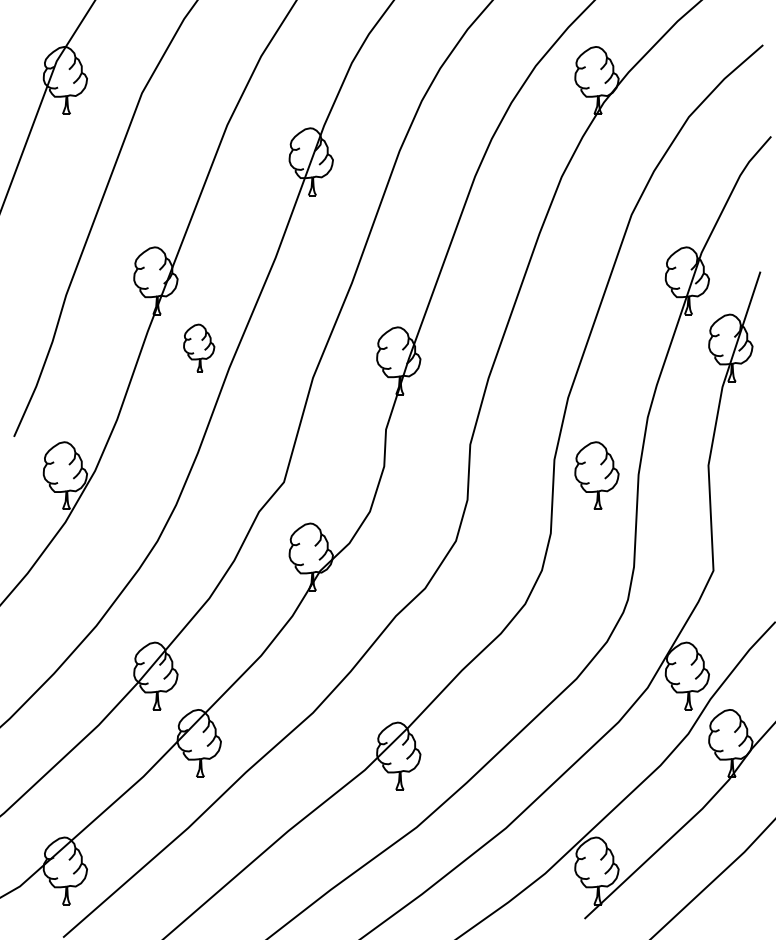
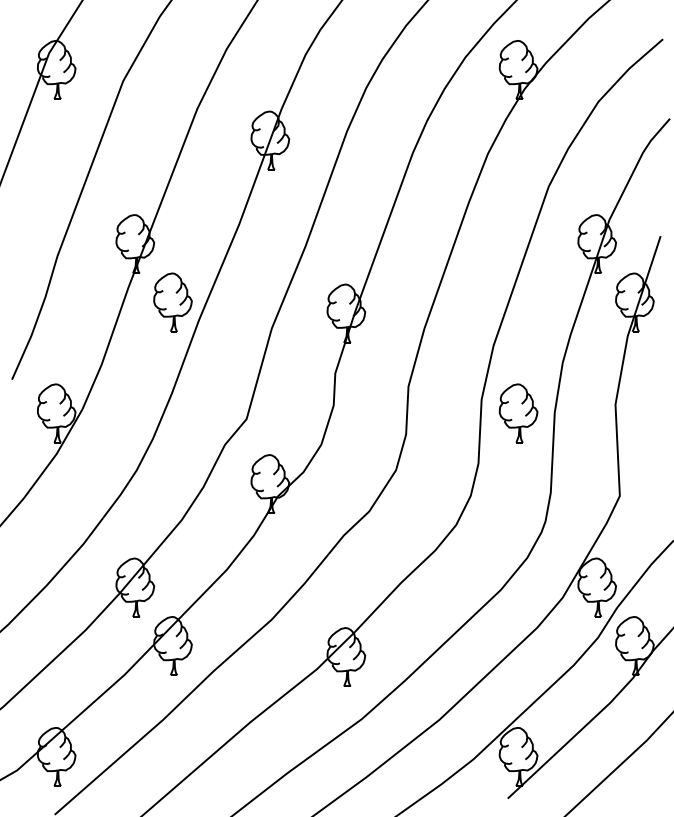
part: (198, 347) -> (172, 302), size x1.43

